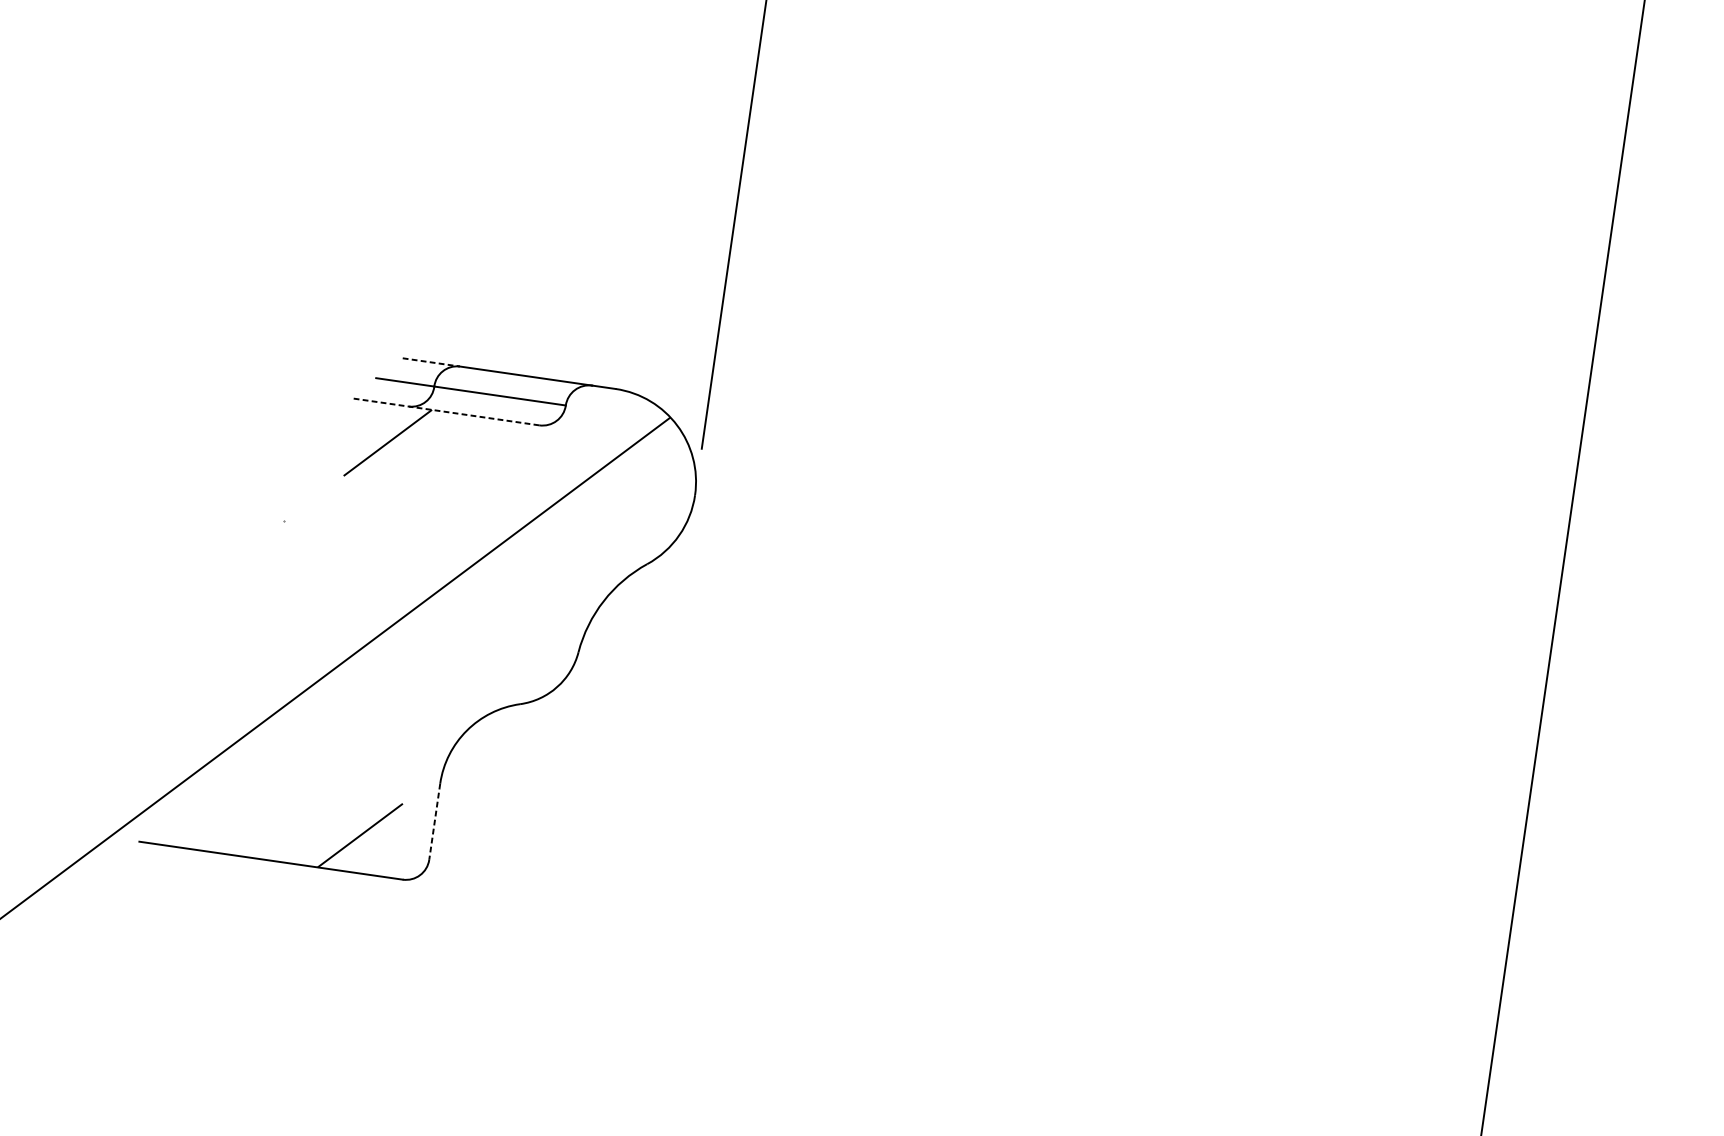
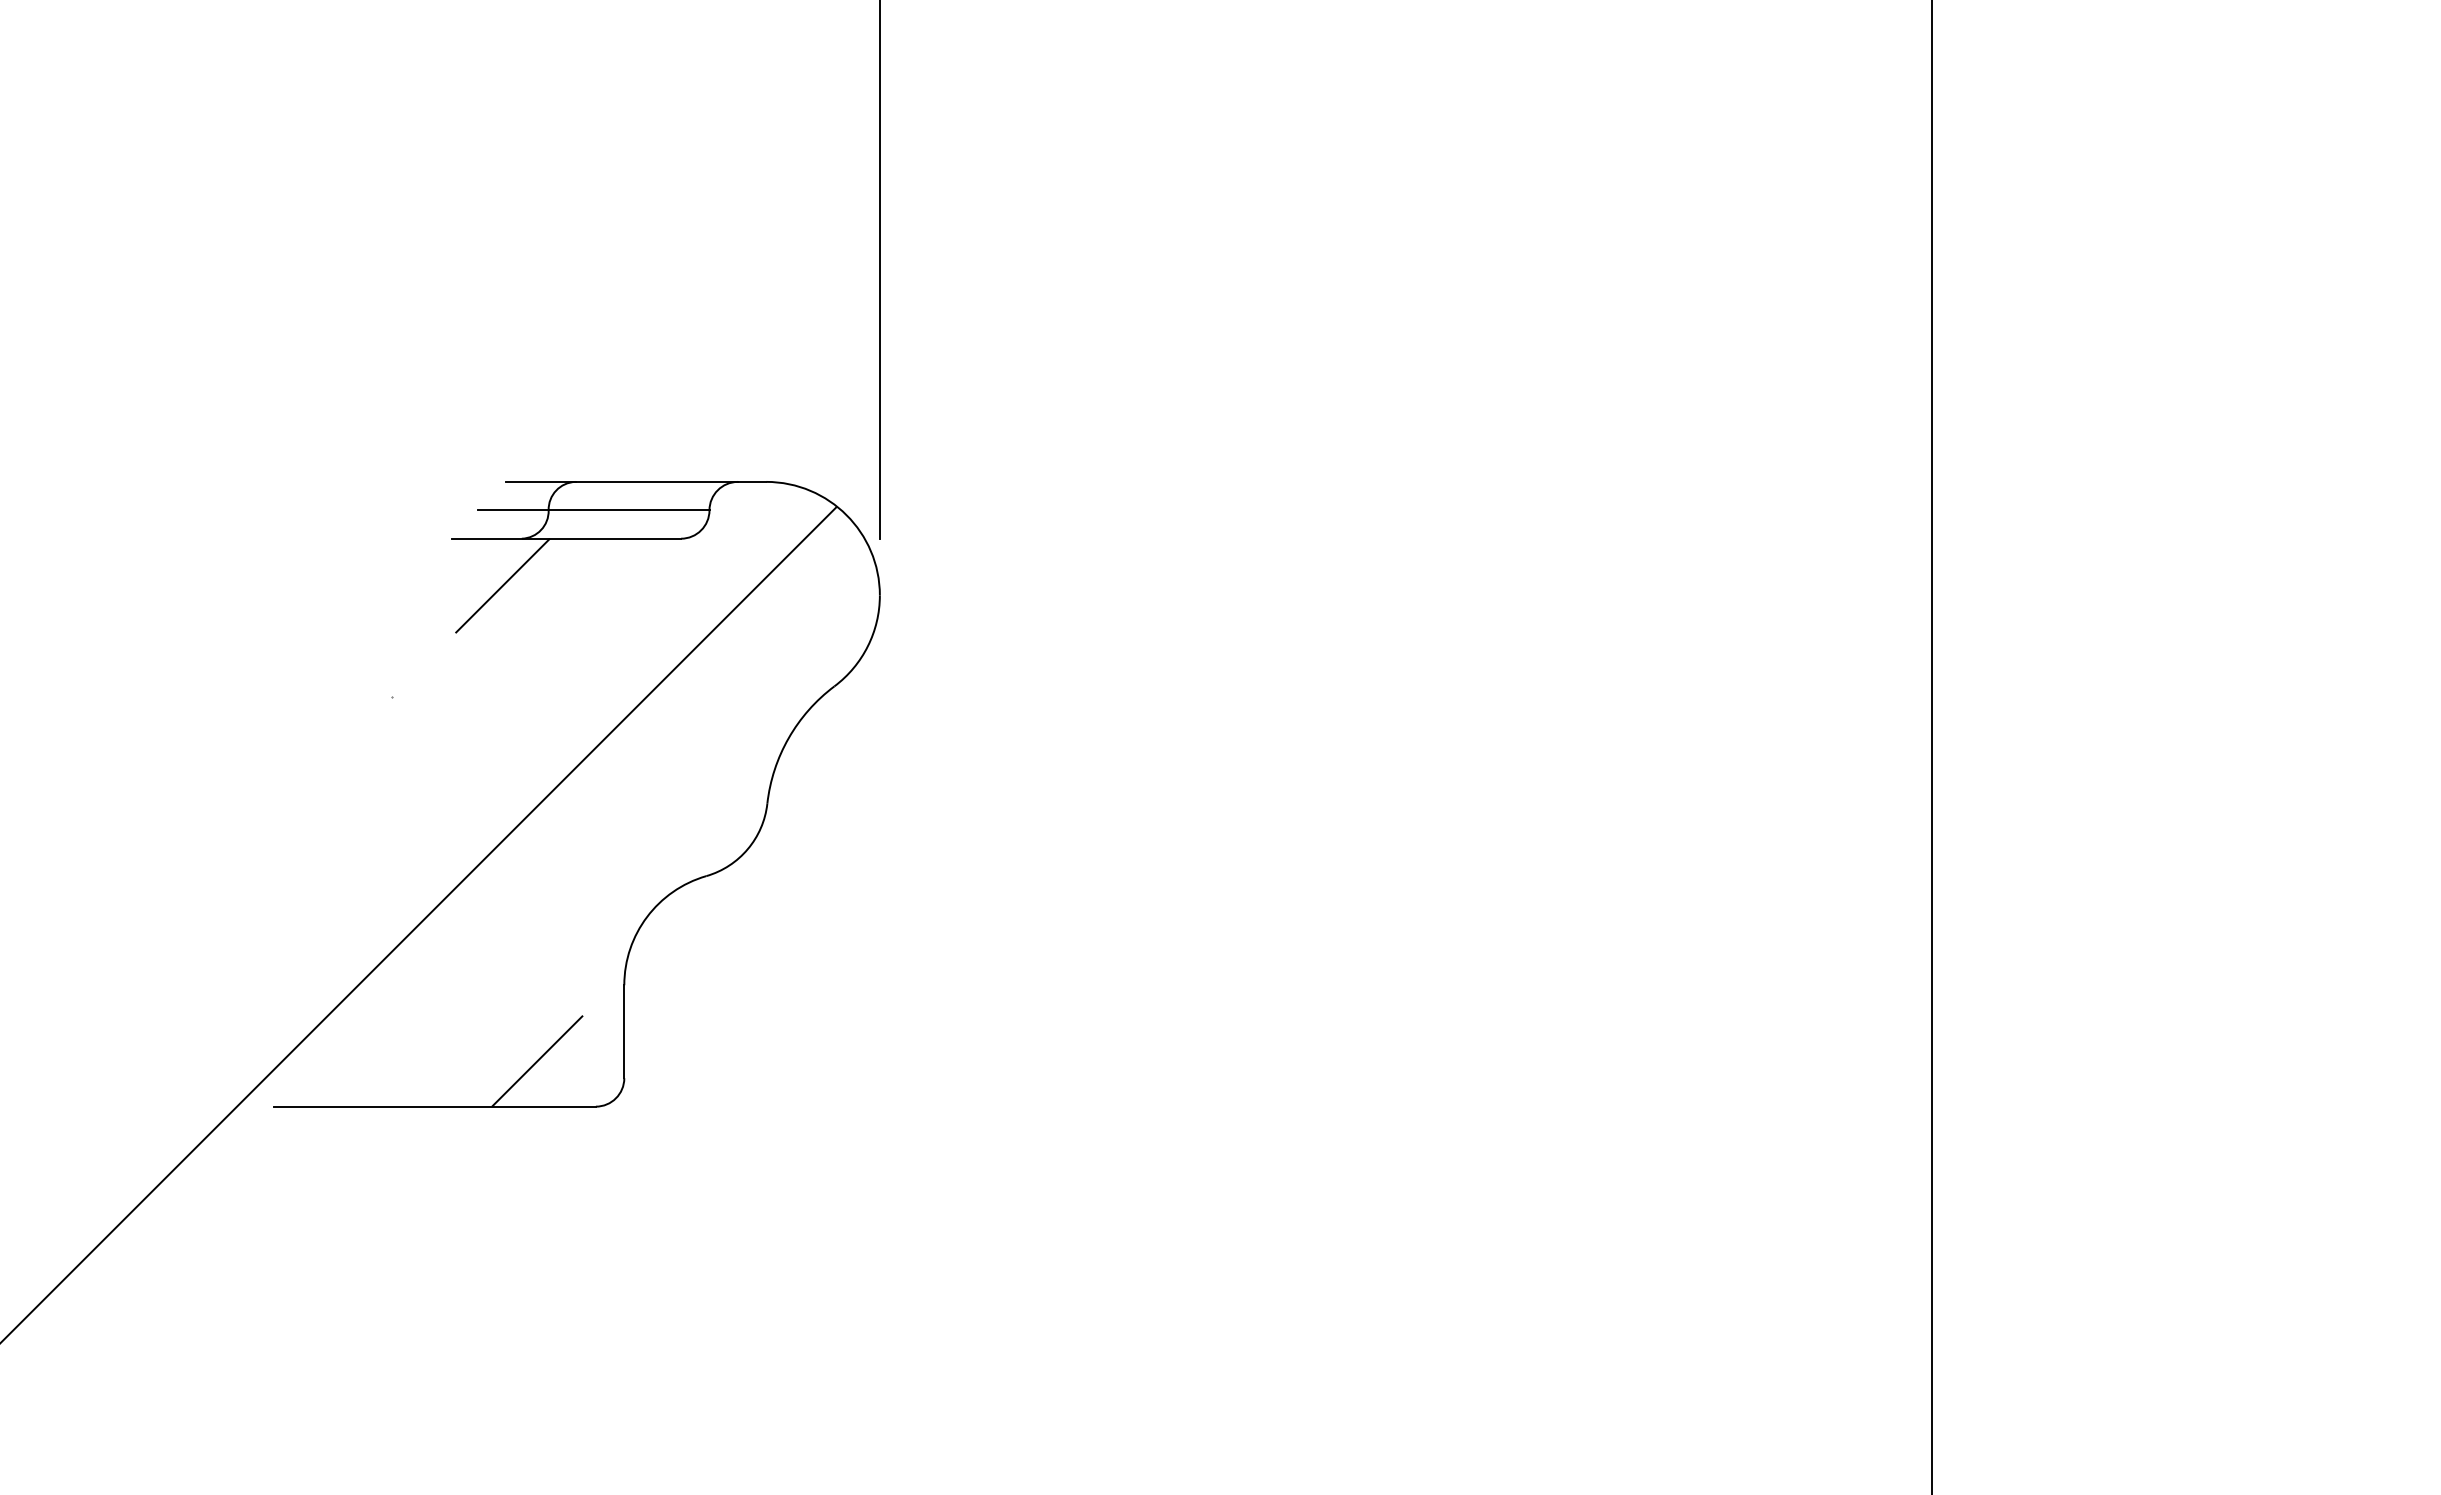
line: (431, 362) -> (540, 481), dashed -> solid
line: (445, 411) -> (566, 538), dashed -> solid
line: (434, 821) -> (624, 1031), dashed -> solid

